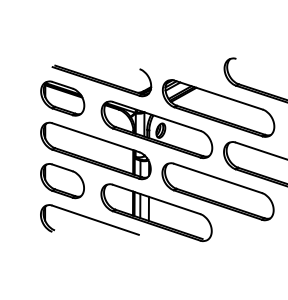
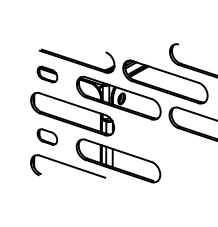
part: (62, 98) -> (47, 74), size x0.6
part: (62, 180) -> (47, 136), size x0.6
part: (217, 190) -> (164, 144), removed

